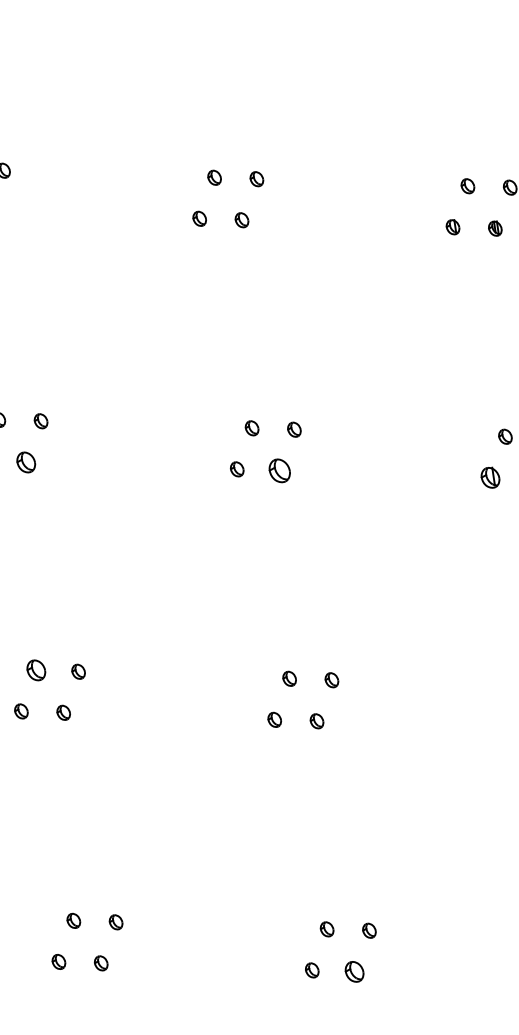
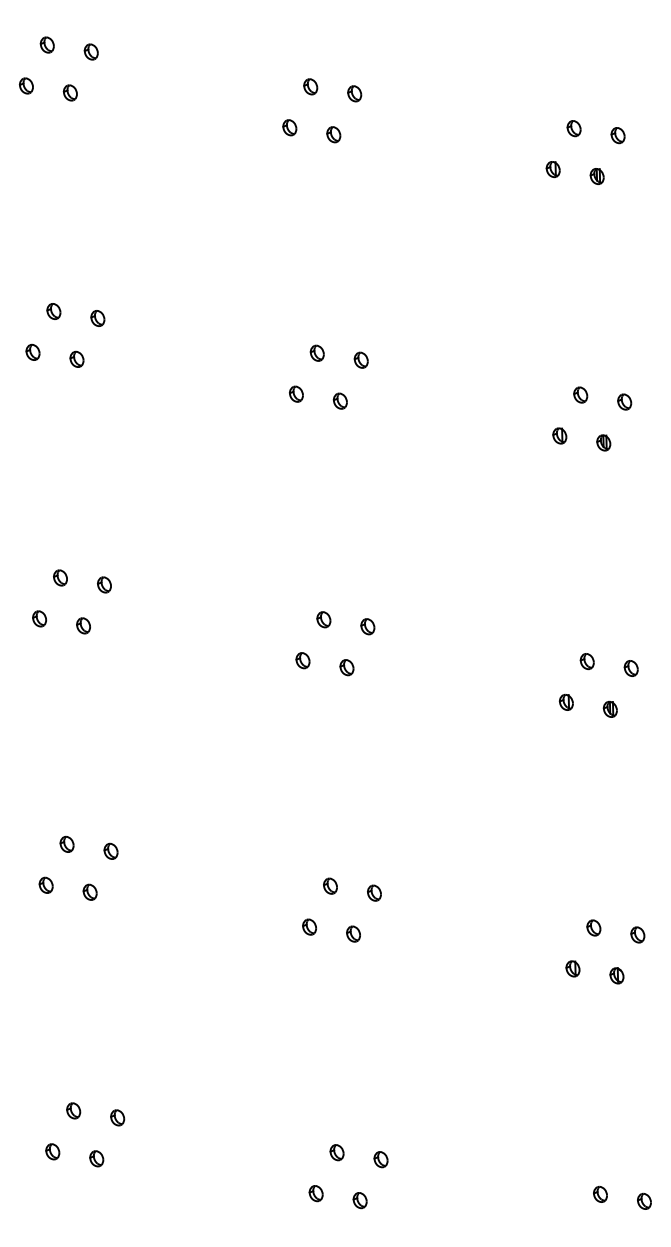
part: (25, 461) -> (76, 358), size x0.71
part: (278, 470) -> (339, 400), size x0.62
part: (490, 477) -> (559, 435), size x0.71
part: (36, 669) -> (60, 577), size x0.71
part: (354, 971) -> (353, 933), size x0.71

